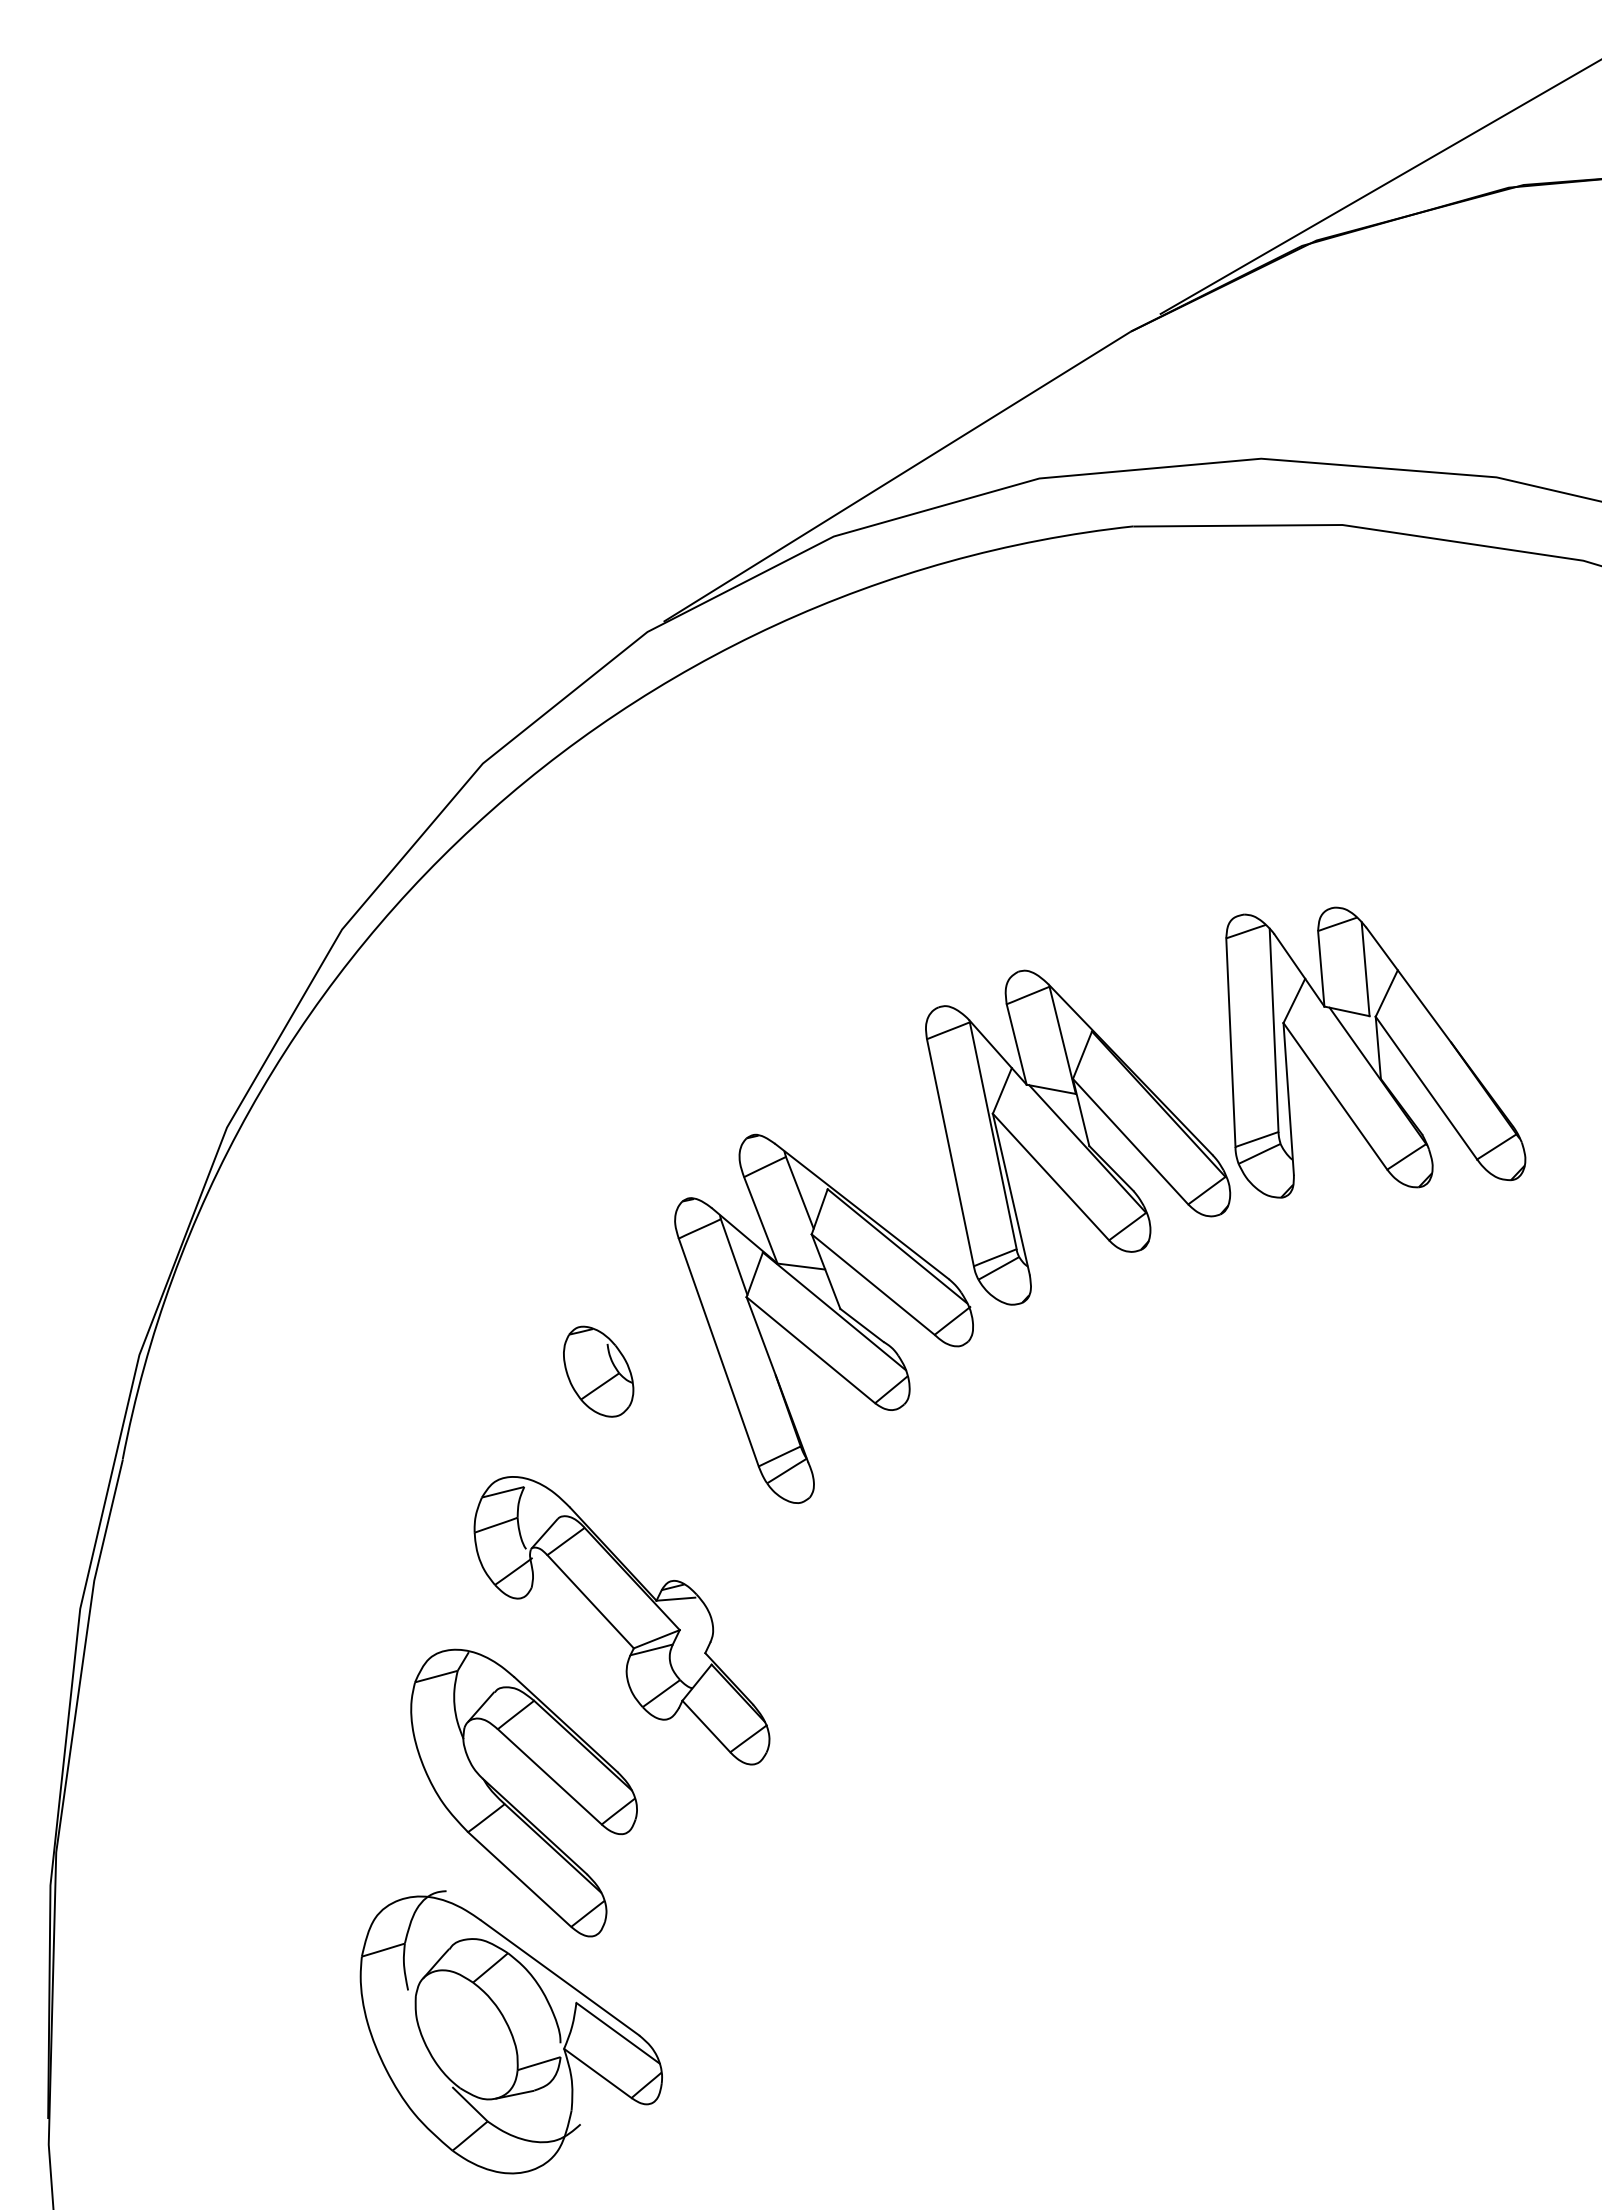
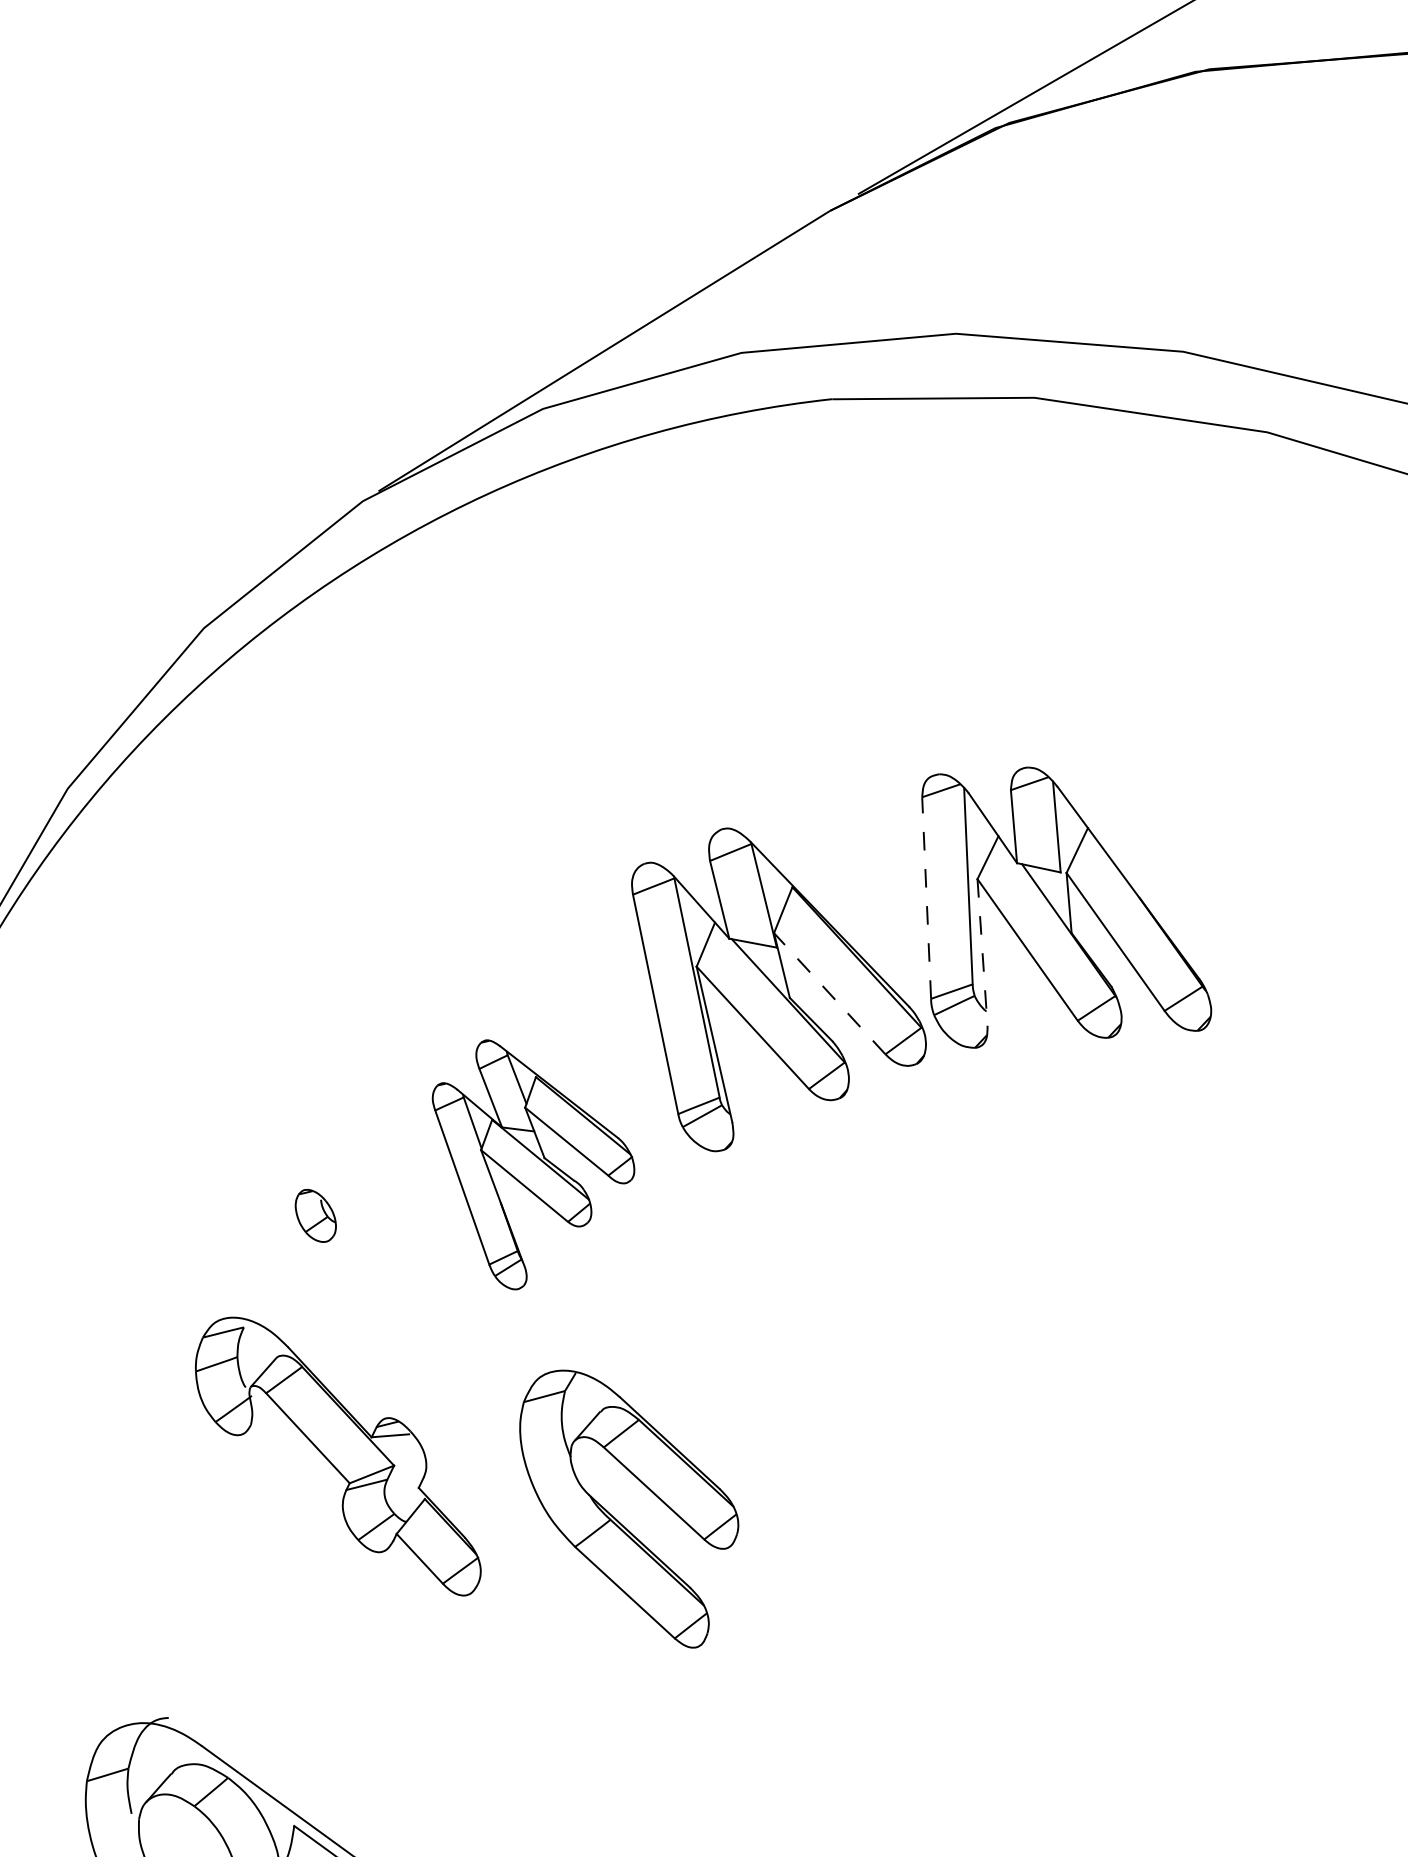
line: (1230, 1042) -> (926, 897), solid -> dashed
line: (1288, 1099) -> (982, 952), solid -> dashed
line: (1130, 1141) -> (829, 993), solid -> dashed
part: (823, 1318) -> (532, 1164), size x0.7
part: (598, 1371) -> (315, 1215), size x0.6
part: (511, 1803) -> (617, 1519), moved

